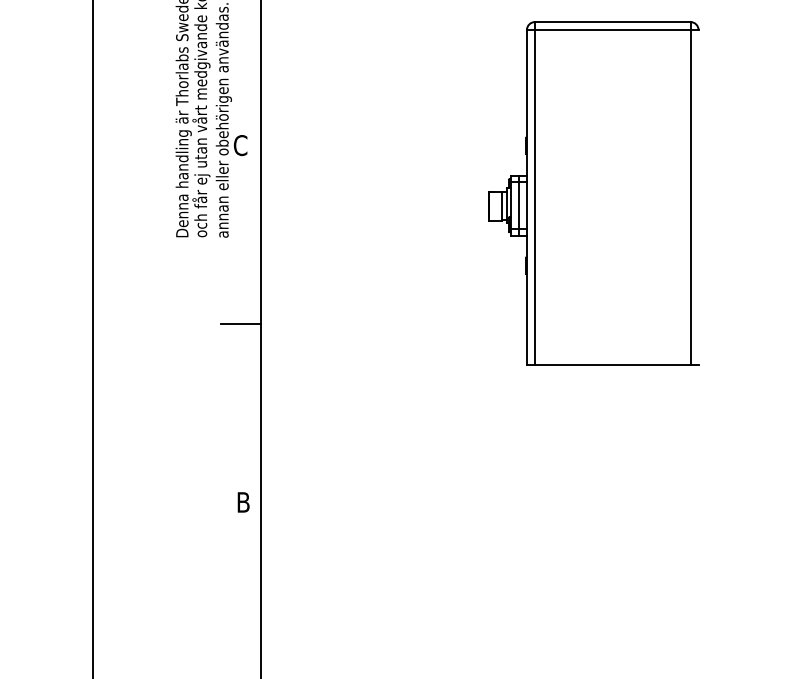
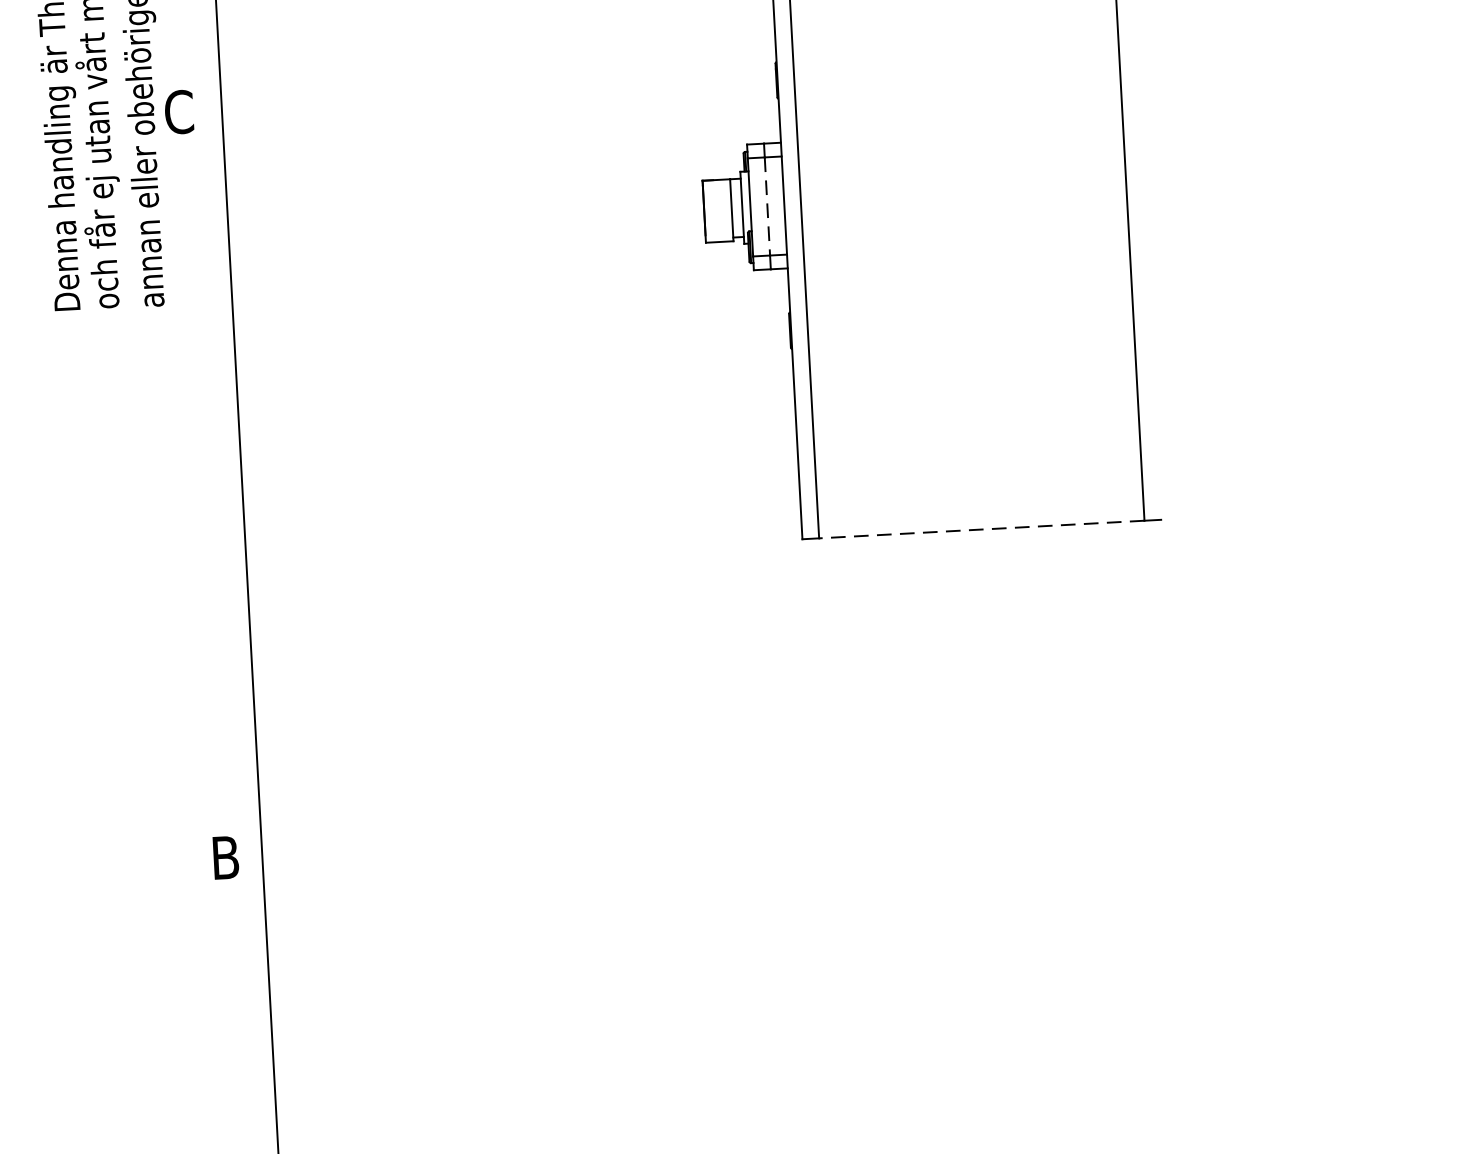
line: (518, 206) -> (766, 208), solid -> dashed
line: (241, 323) -> (201, 484), removed
line: (612, 365) -> (981, 529), solid -> dashed

